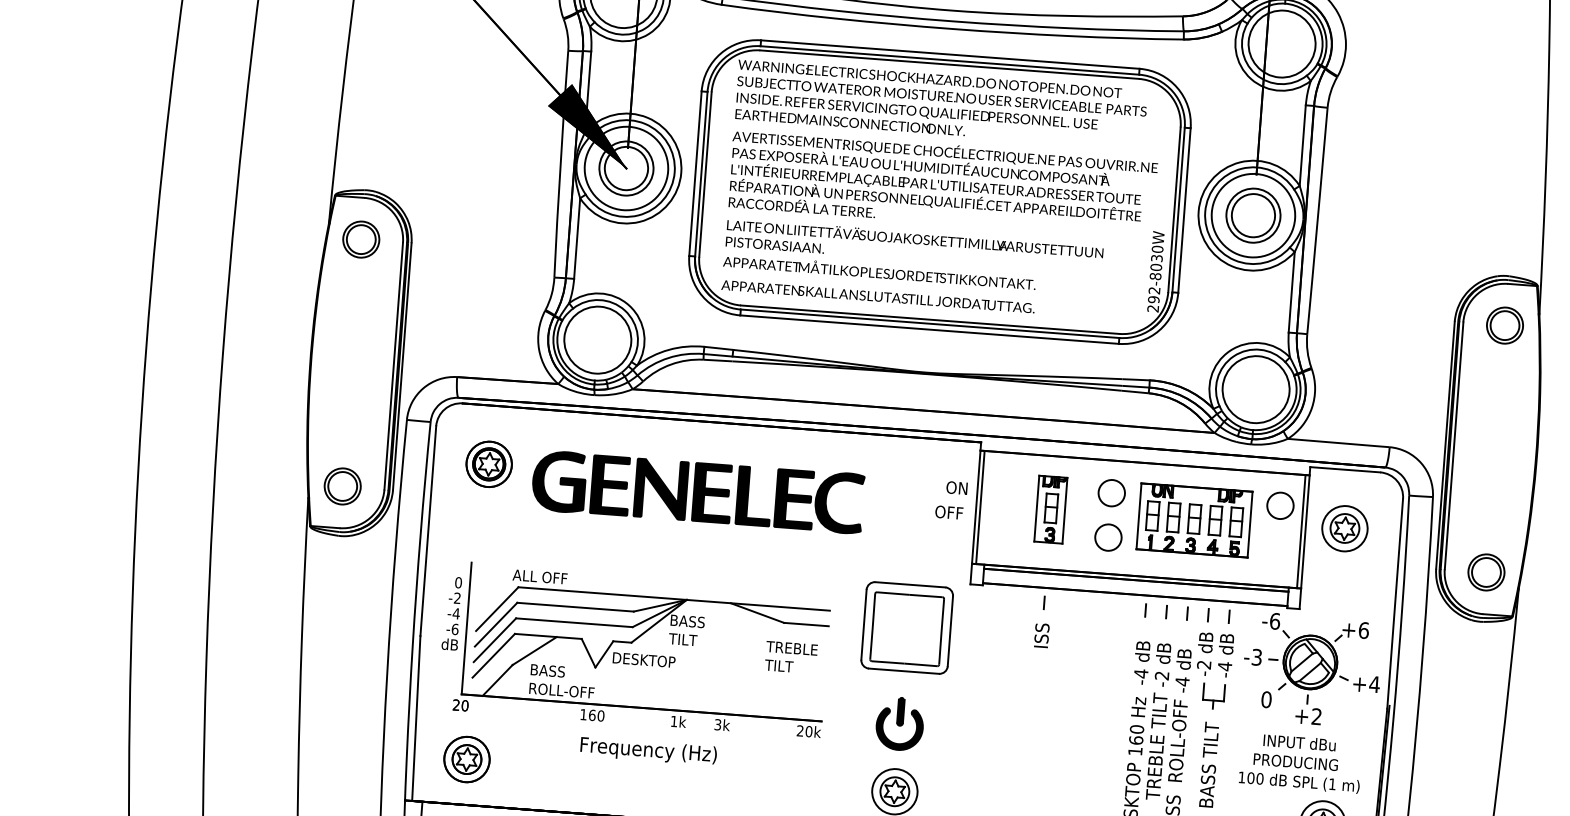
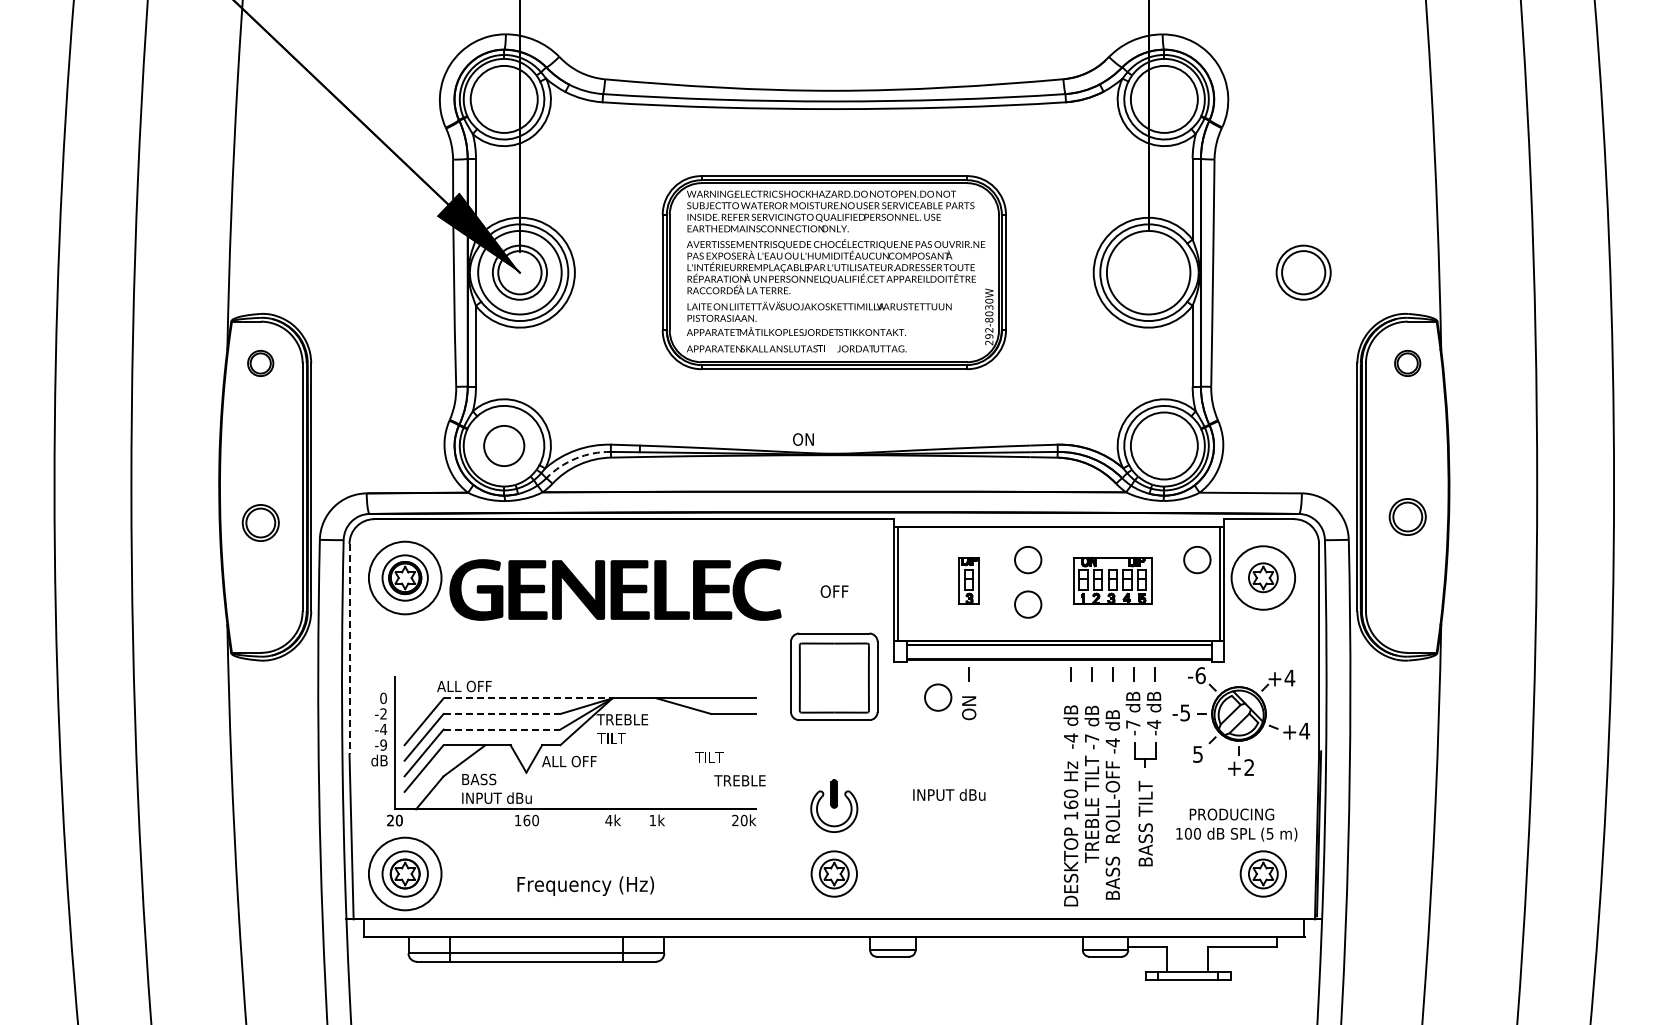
part: (940, 191) -> (834, 272), size x0.7
part: (1253, 215) -> (1303, 272), moved
part: (360, 239) -> (260, 363), size x0.7
part: (1504, 325) -> (1407, 363), size x0.7
circle: (597, 339) -> (503, 445), size x0.6
arc: (667, 357) -> (575, 458), solid -> dashed
circle: (488, 463) -> (404, 577), size x1.6
part: (342, 485) -> (260, 522), moved
text: (957, 488) -> (803, 439), moved
part: (1050, 509) -> (968, 580), size x0.7
text: (949, 512) -> (834, 591), moved
part: (1194, 519) -> (1112, 580), size x0.7
circle: (1345, 528) -> (1263, 577), size x1.4
line: (428, 531) -> (349, 649), solid -> dashed
part: (1486, 571) -> (1407, 516), moved
line: (603, 593) -> (528, 698), solid -> dashed
line: (576, 606) -> (502, 713), solid -> dashed
text: (695, 621) -> (622, 719), BASS -> TREBLE
line: (574, 622) -> (502, 729), solid -> dashed
circle: (1012, 623) -> (938, 697), added
part: (907, 627) -> (834, 676), moved
text: (455, 628) -> (383, 744), -6 -> -9
text: (1363, 629) -> (1289, 677), +6 -> +4
text: (1042, 635) -> (969, 707), ISS -> ON
text: (791, 648) -> (739, 780), moved
text: (1257, 656) -> (1185, 712), -3 -> -5
text: (643, 659) -> (573, 761), DESKTOP -> ALL OFF
text: (1204, 665) -> (1133, 724), -2 -> -7
text: (1161, 675) -> (1091, 738), -2 -> -7
text: (564, 690) -> (497, 797), ROLL-OFF -> INPUT dBu
text: (1267, 699) -> (1198, 754), 0 -> 5
text: (673, 721) -> (608, 820), 1k -> 4k
text: (717, 724) -> (652, 820), 3k -> 1k
fill: (899, 729) -> (834, 811), removed
text: (1299, 742) -> (949, 794), moved
text: (648, 750) -> (585, 885), moved
circle: (466, 758) -> (404, 873), size x1.6
text: (1331, 783) -> (1269, 833), (1 -> (5

